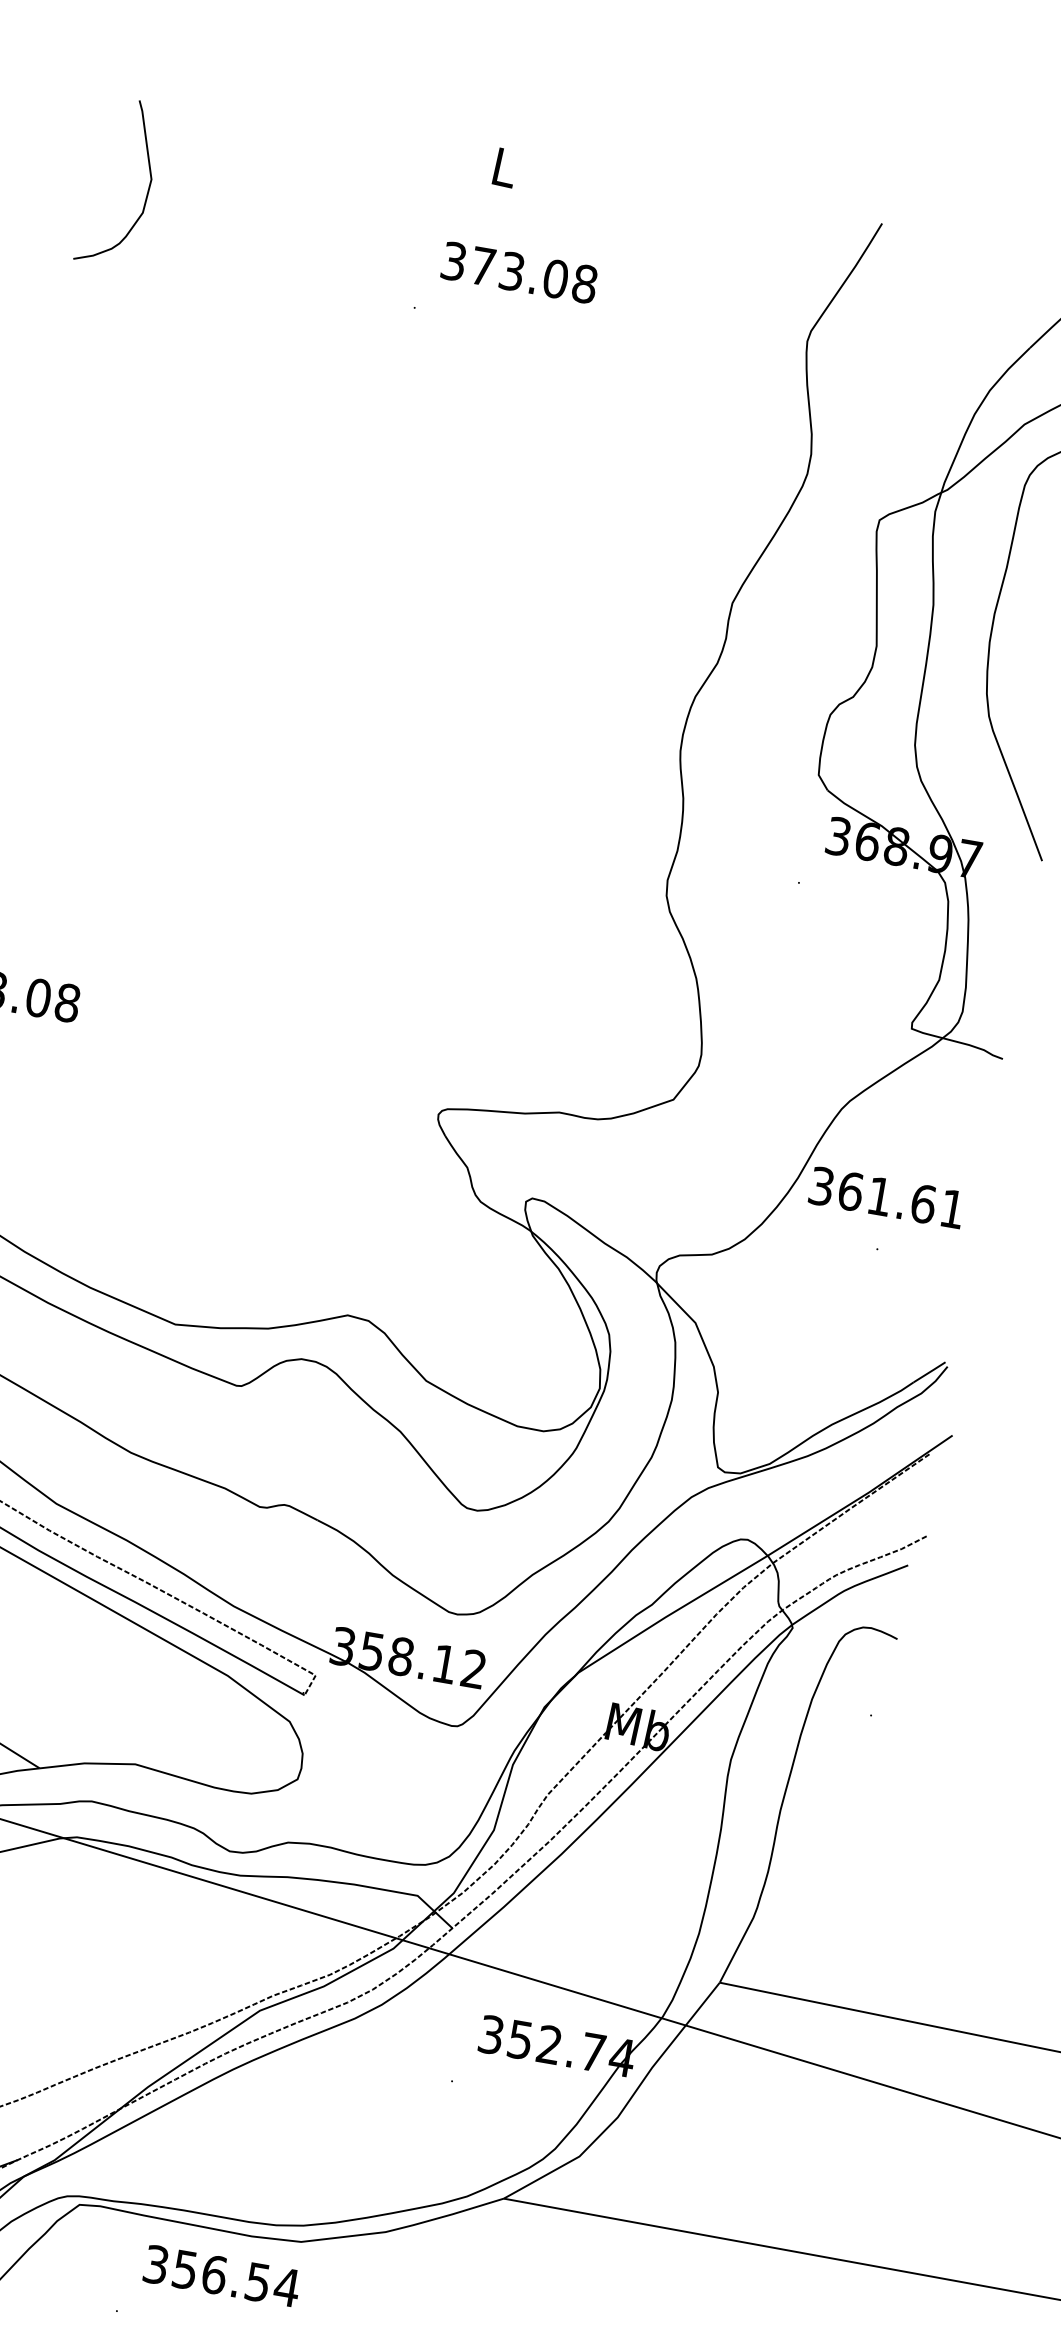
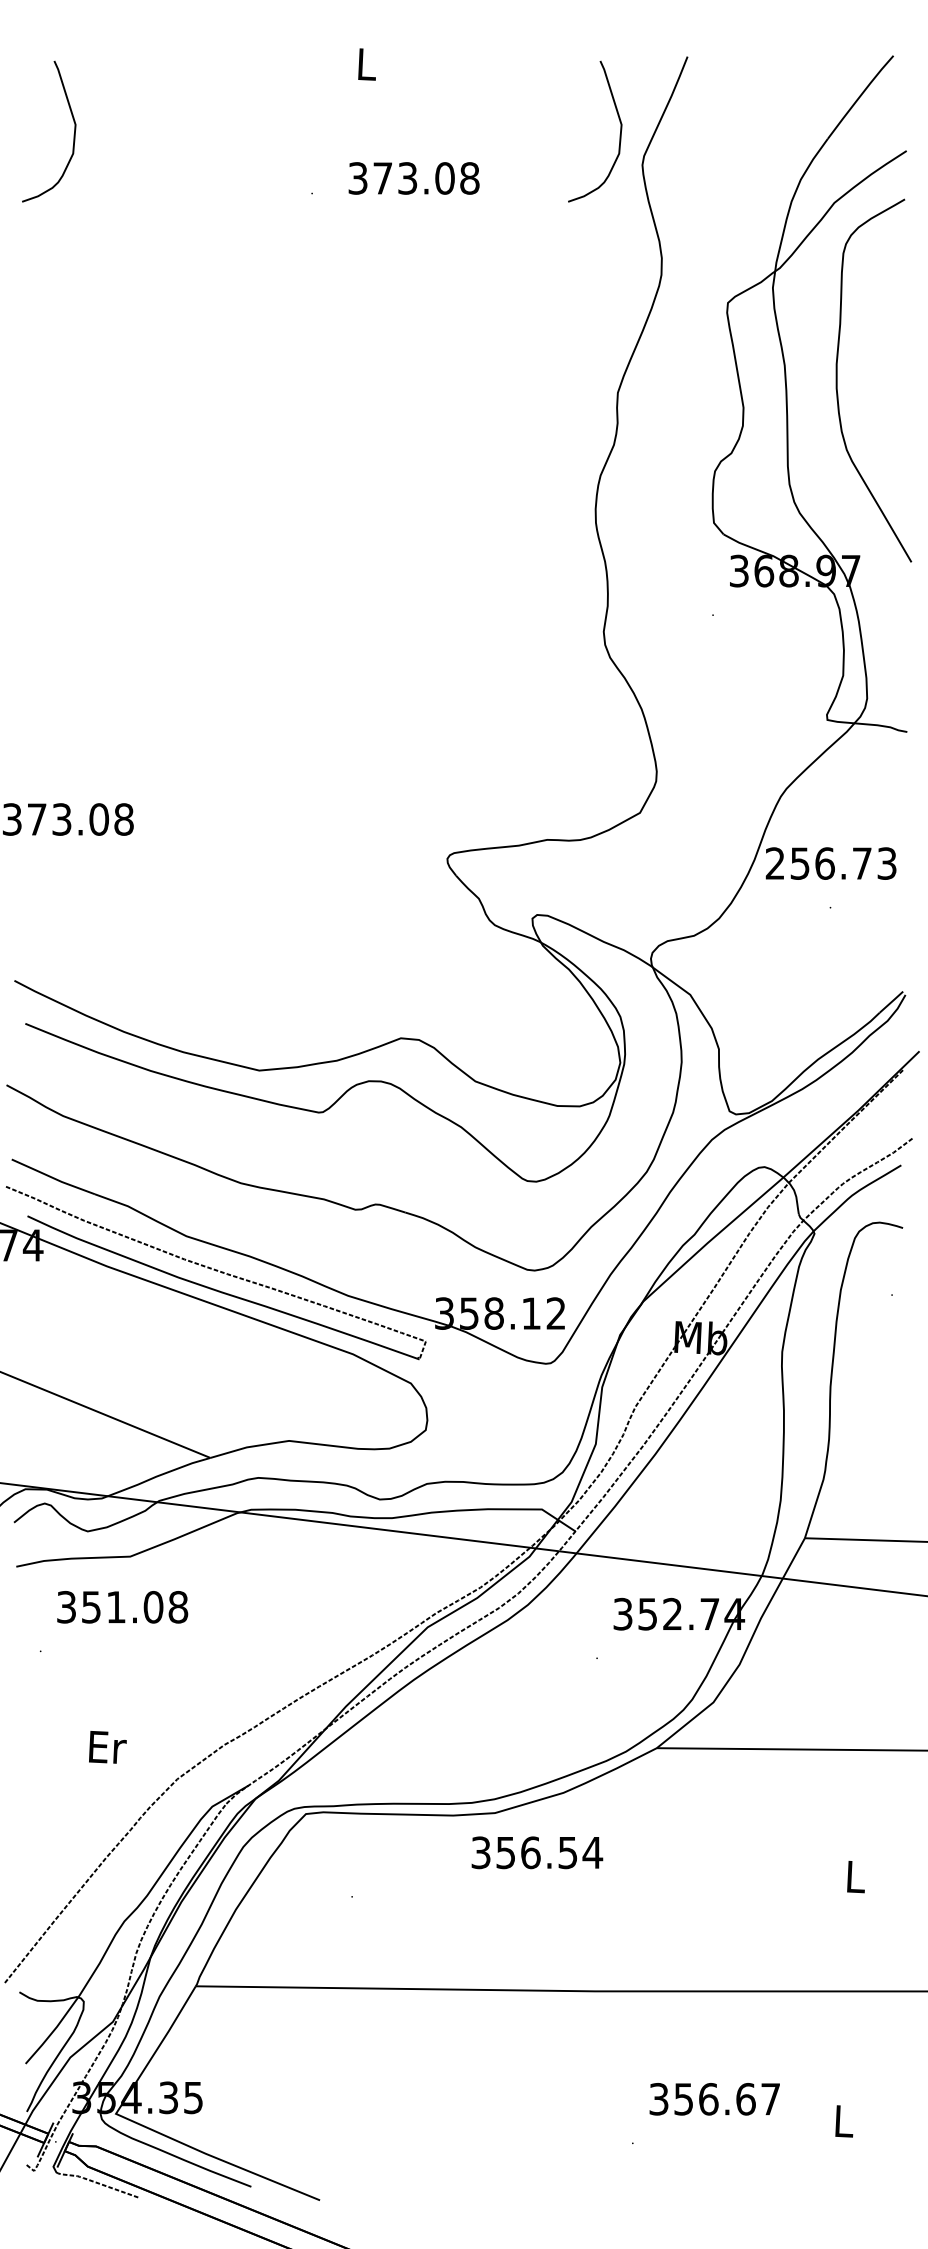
text: (518, 272) -> (413, 178), moved
curve: (786, 300) -> (619, 134), added
text: (886, 1197) -> (830, 863), 361.61 -> 256.73
text: (222, 2275) -> (537, 1852), moved

